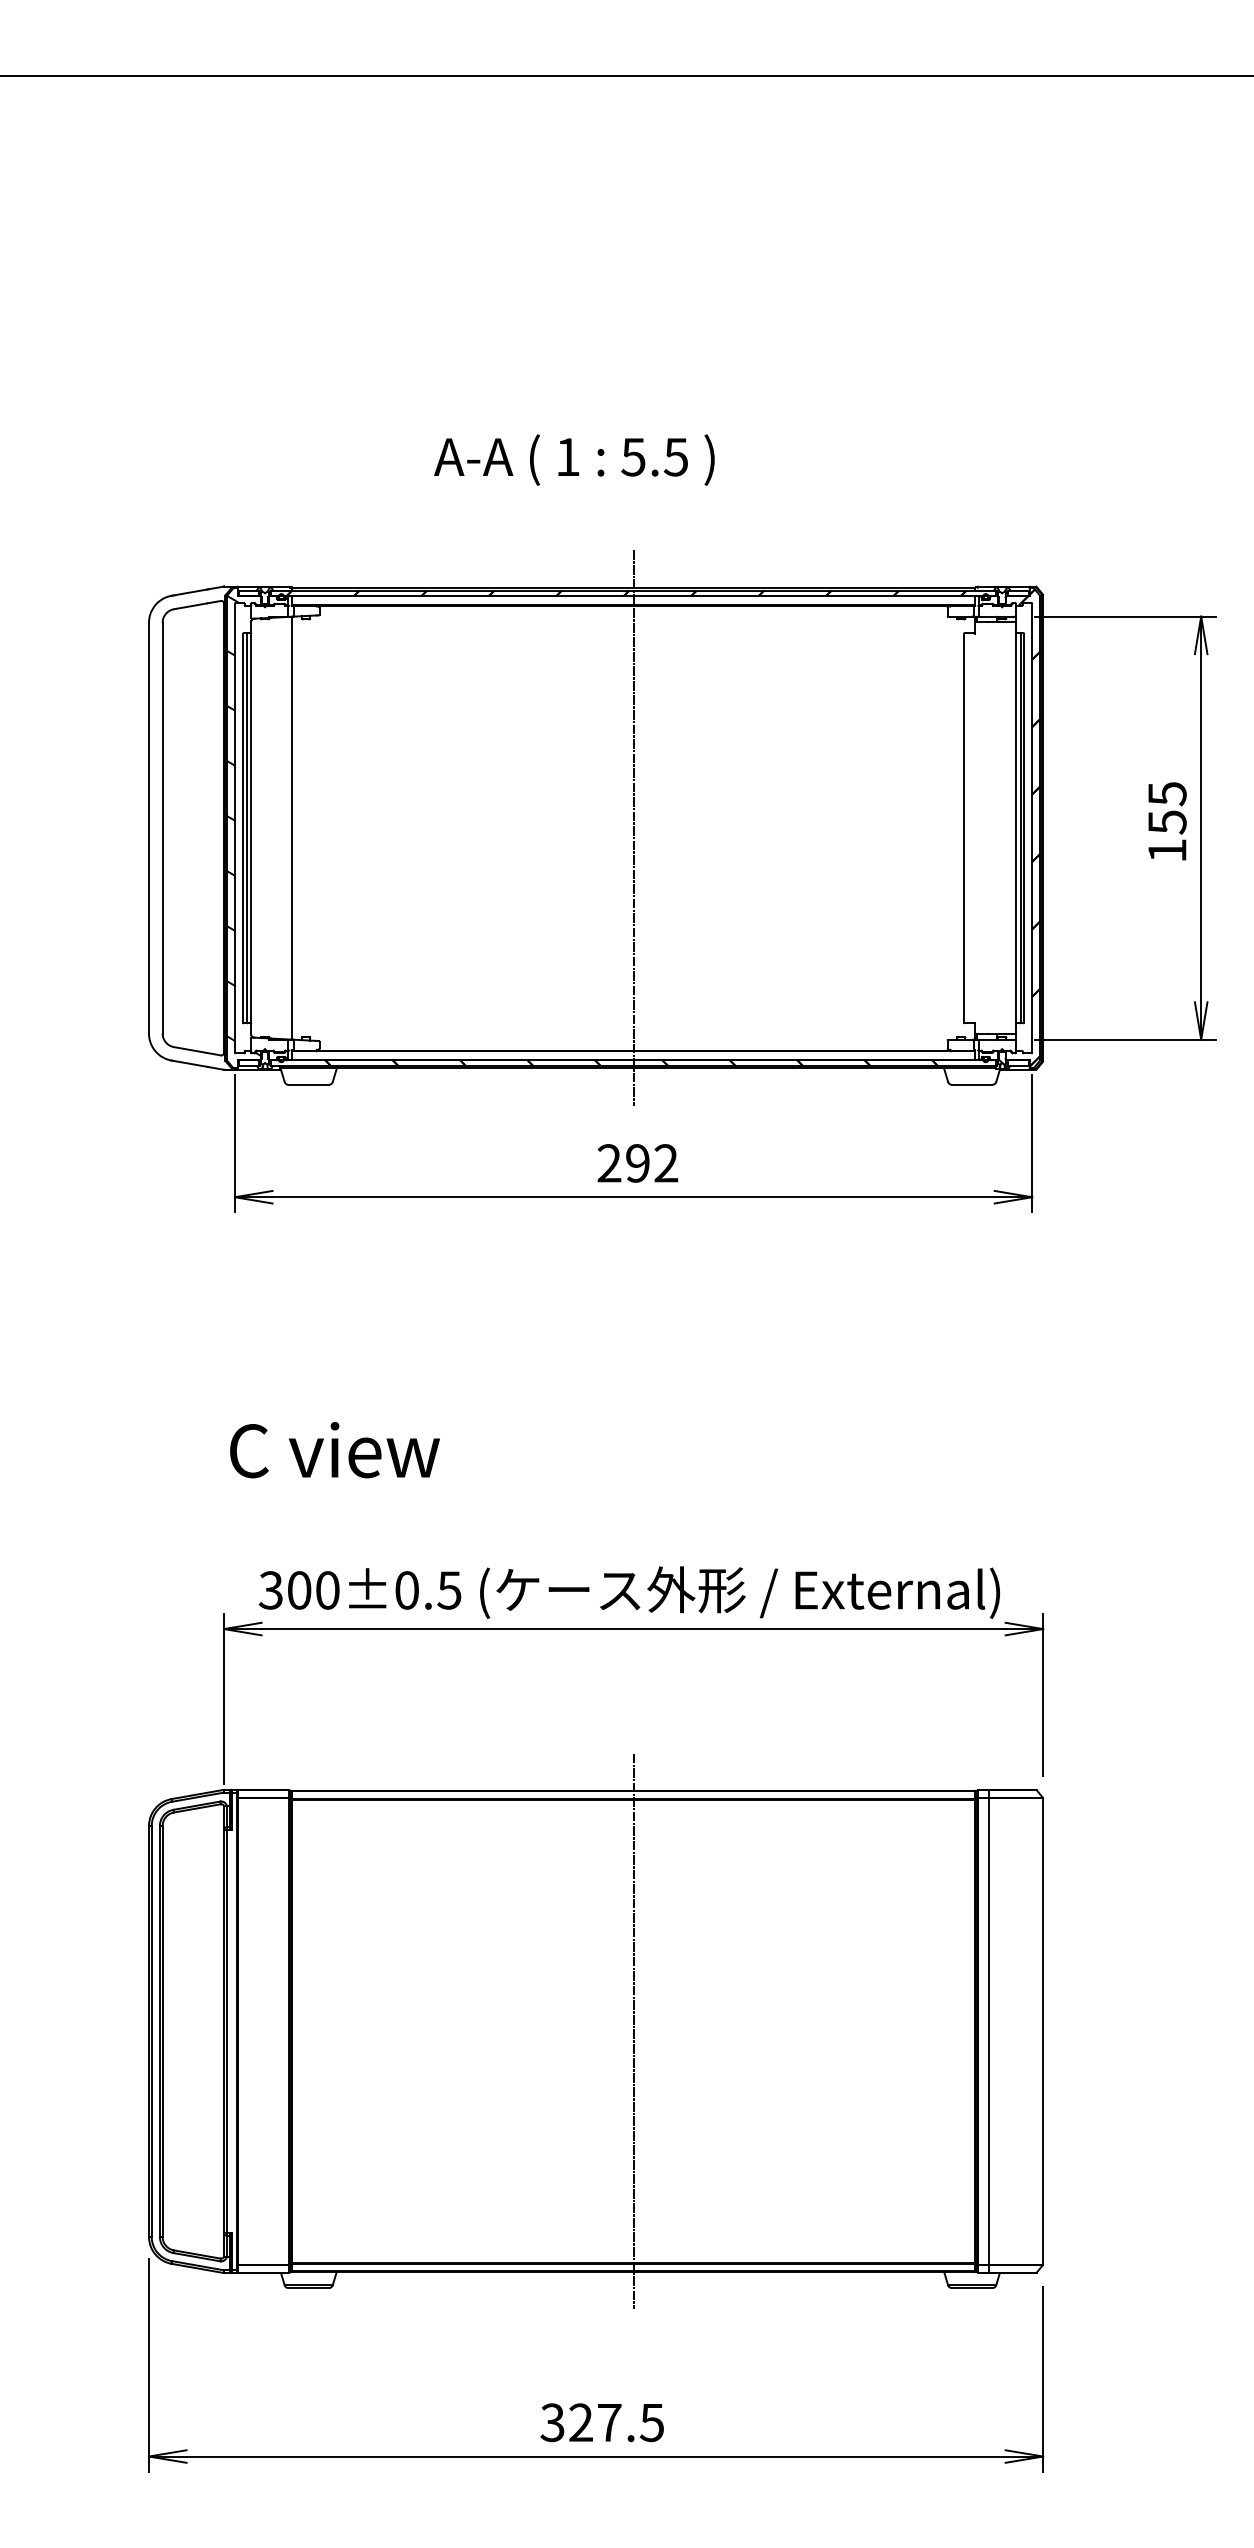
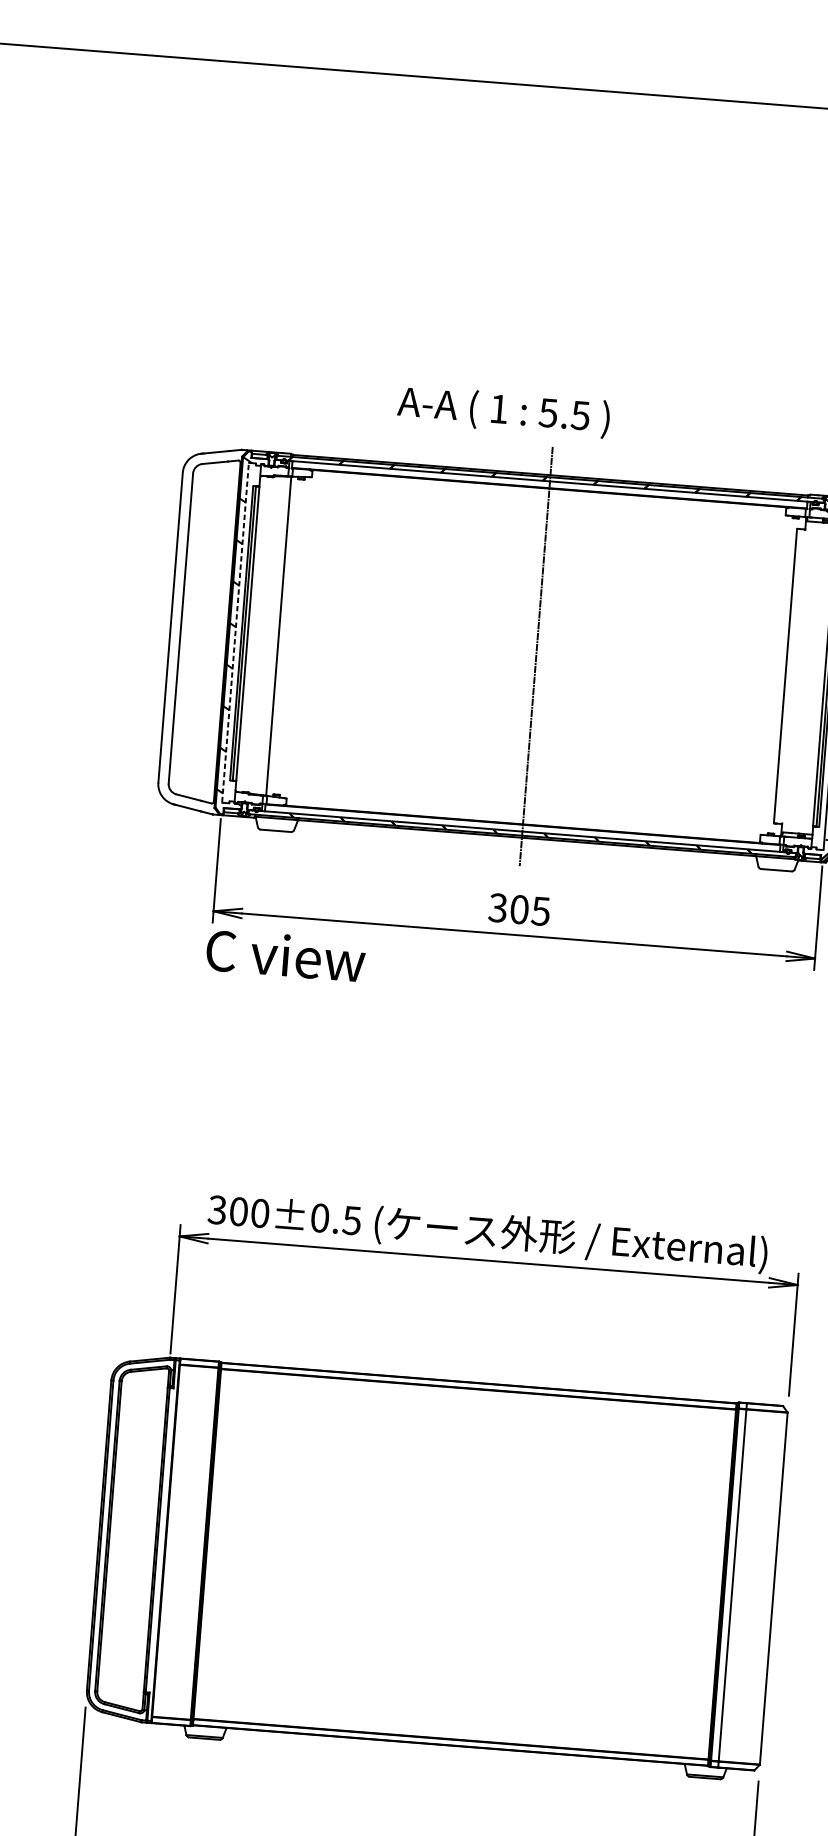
text: (574, 459) -> (503, 411), moved
line: (235, 827) -> (235, 632), solid -> dashed
text: (637, 1163) -> (519, 909), 292 -> 305
text: (334, 1450) -> (285, 955), moved
line: (633, 2031) -> (464, 1564), removed

